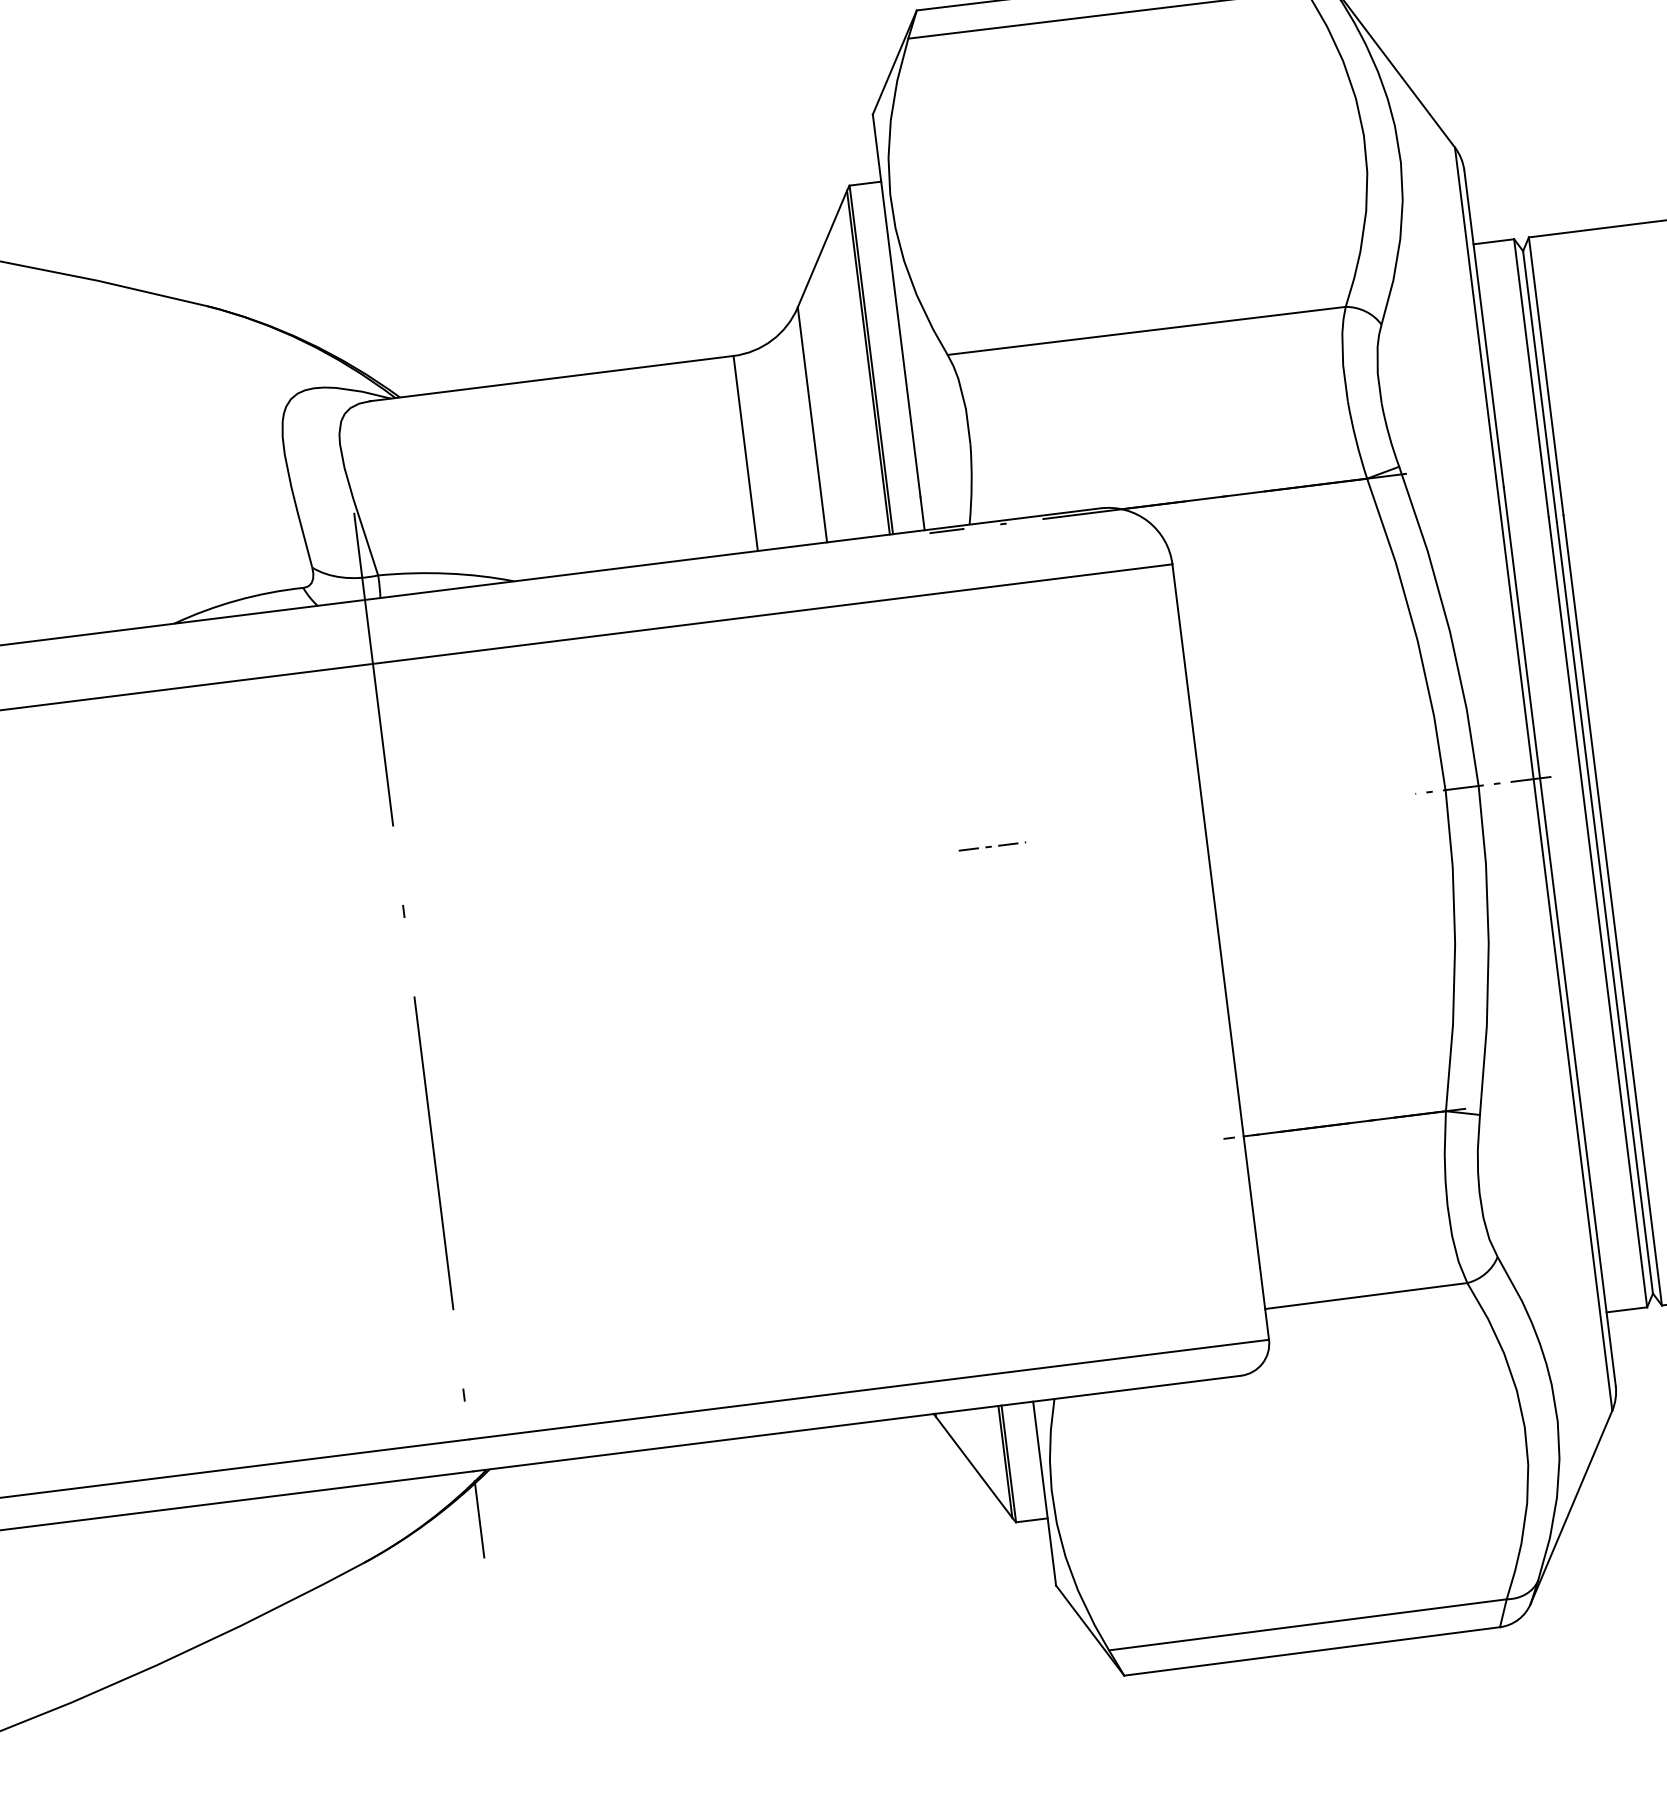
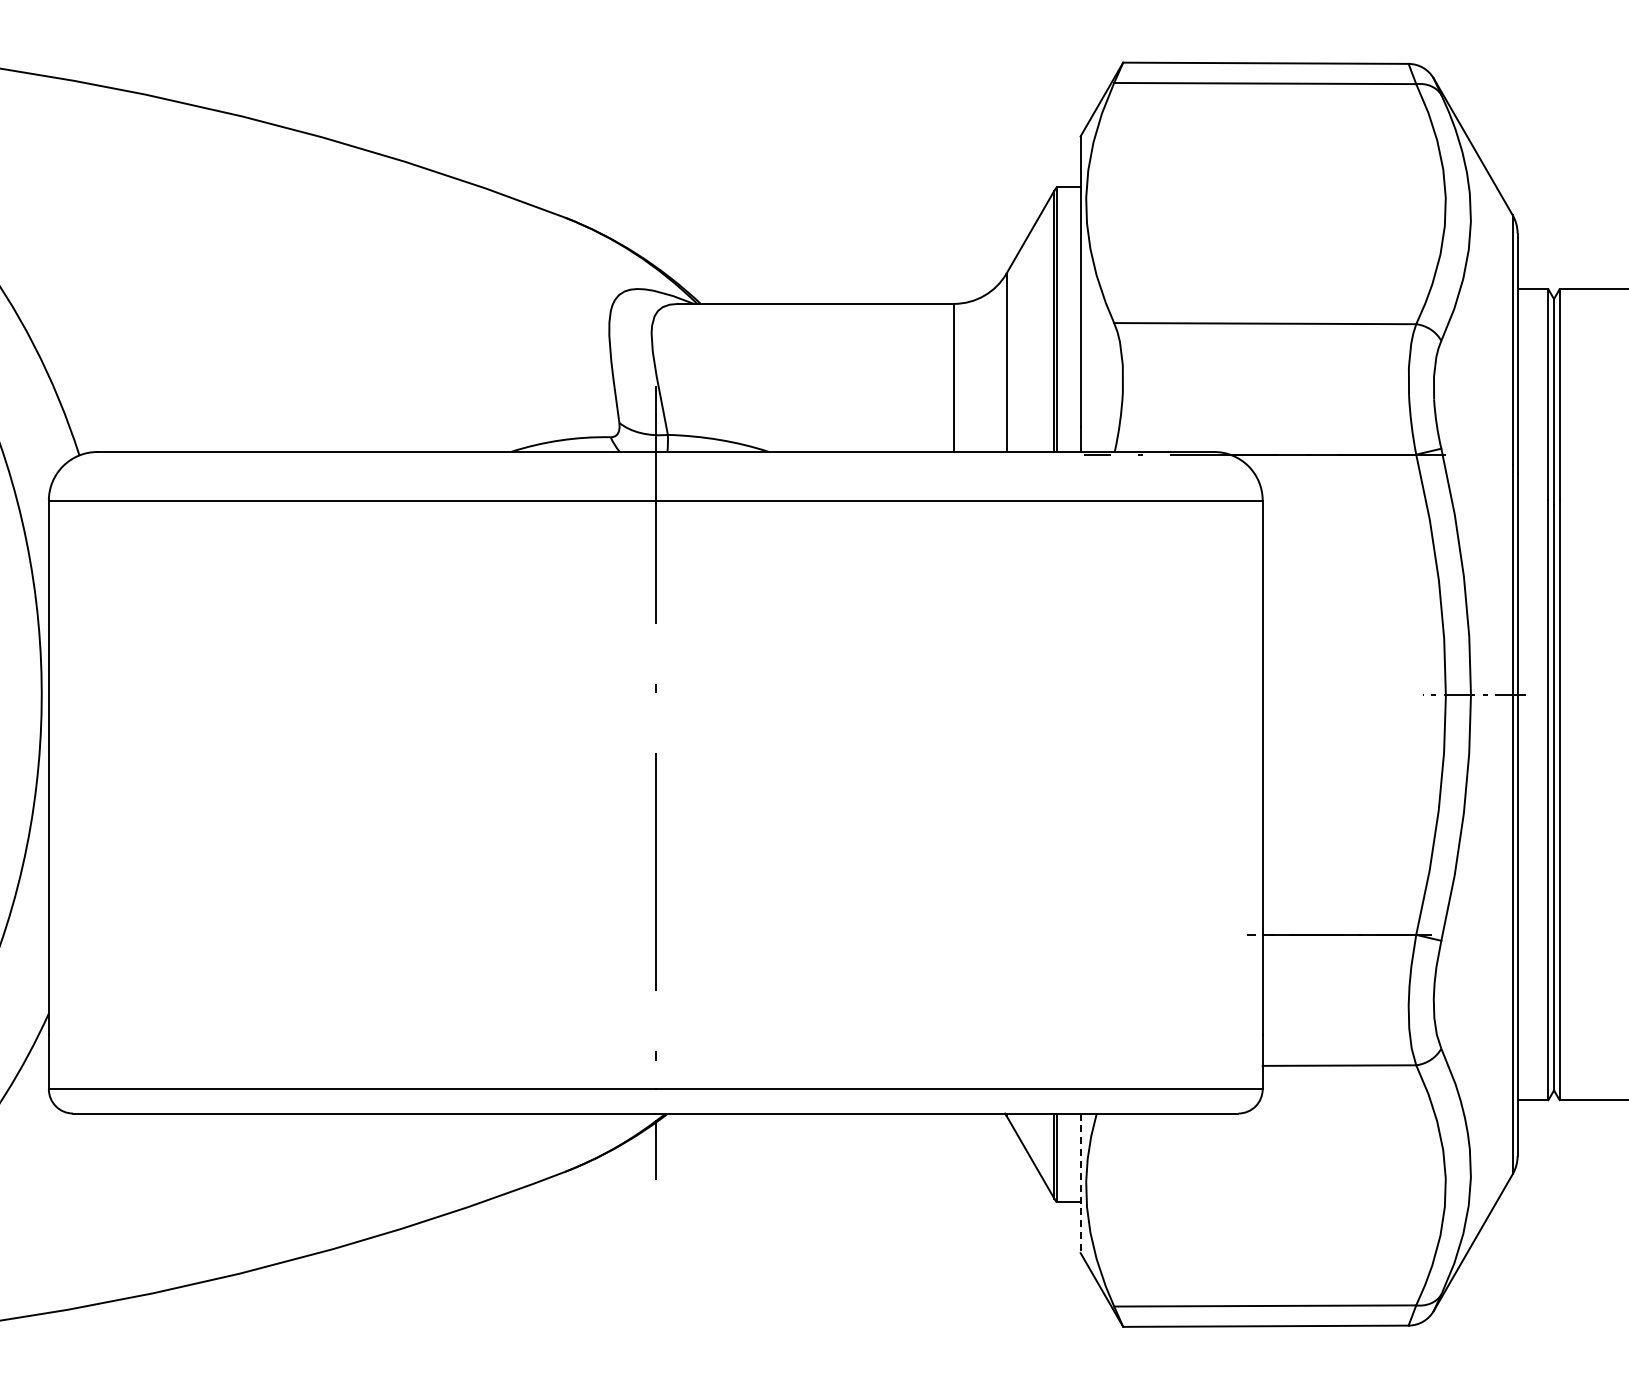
line: (990, 846) -> (1100, 694), removed
line: (1044, 1493) -> (1080, 1183), solid -> dashed

